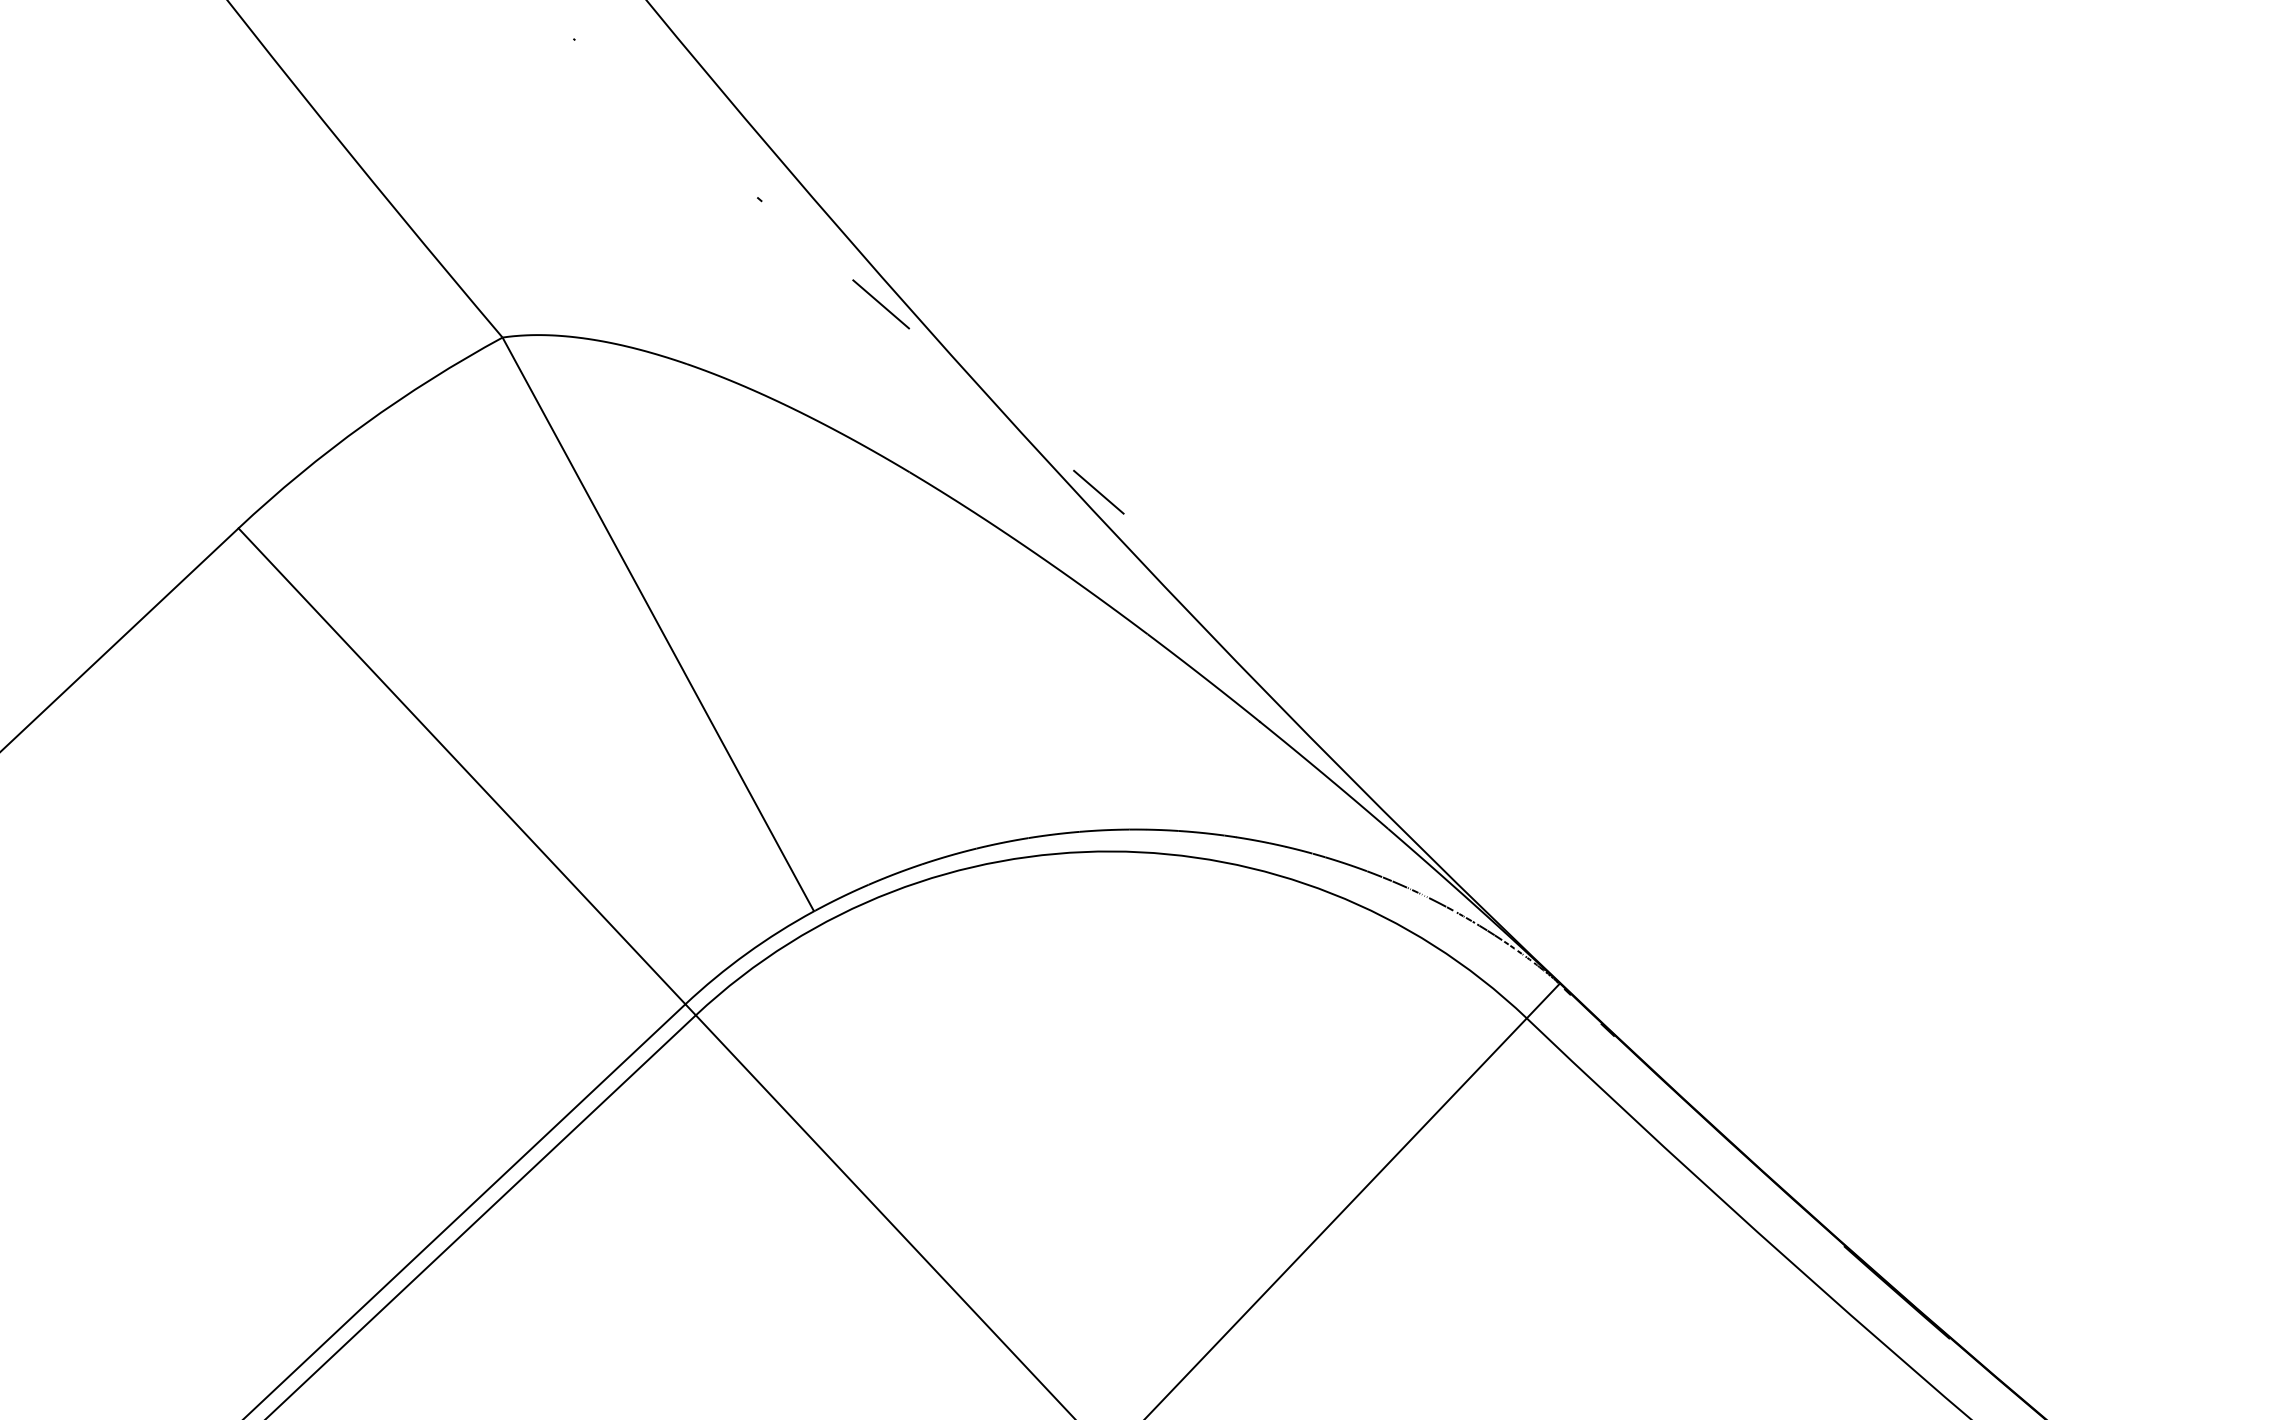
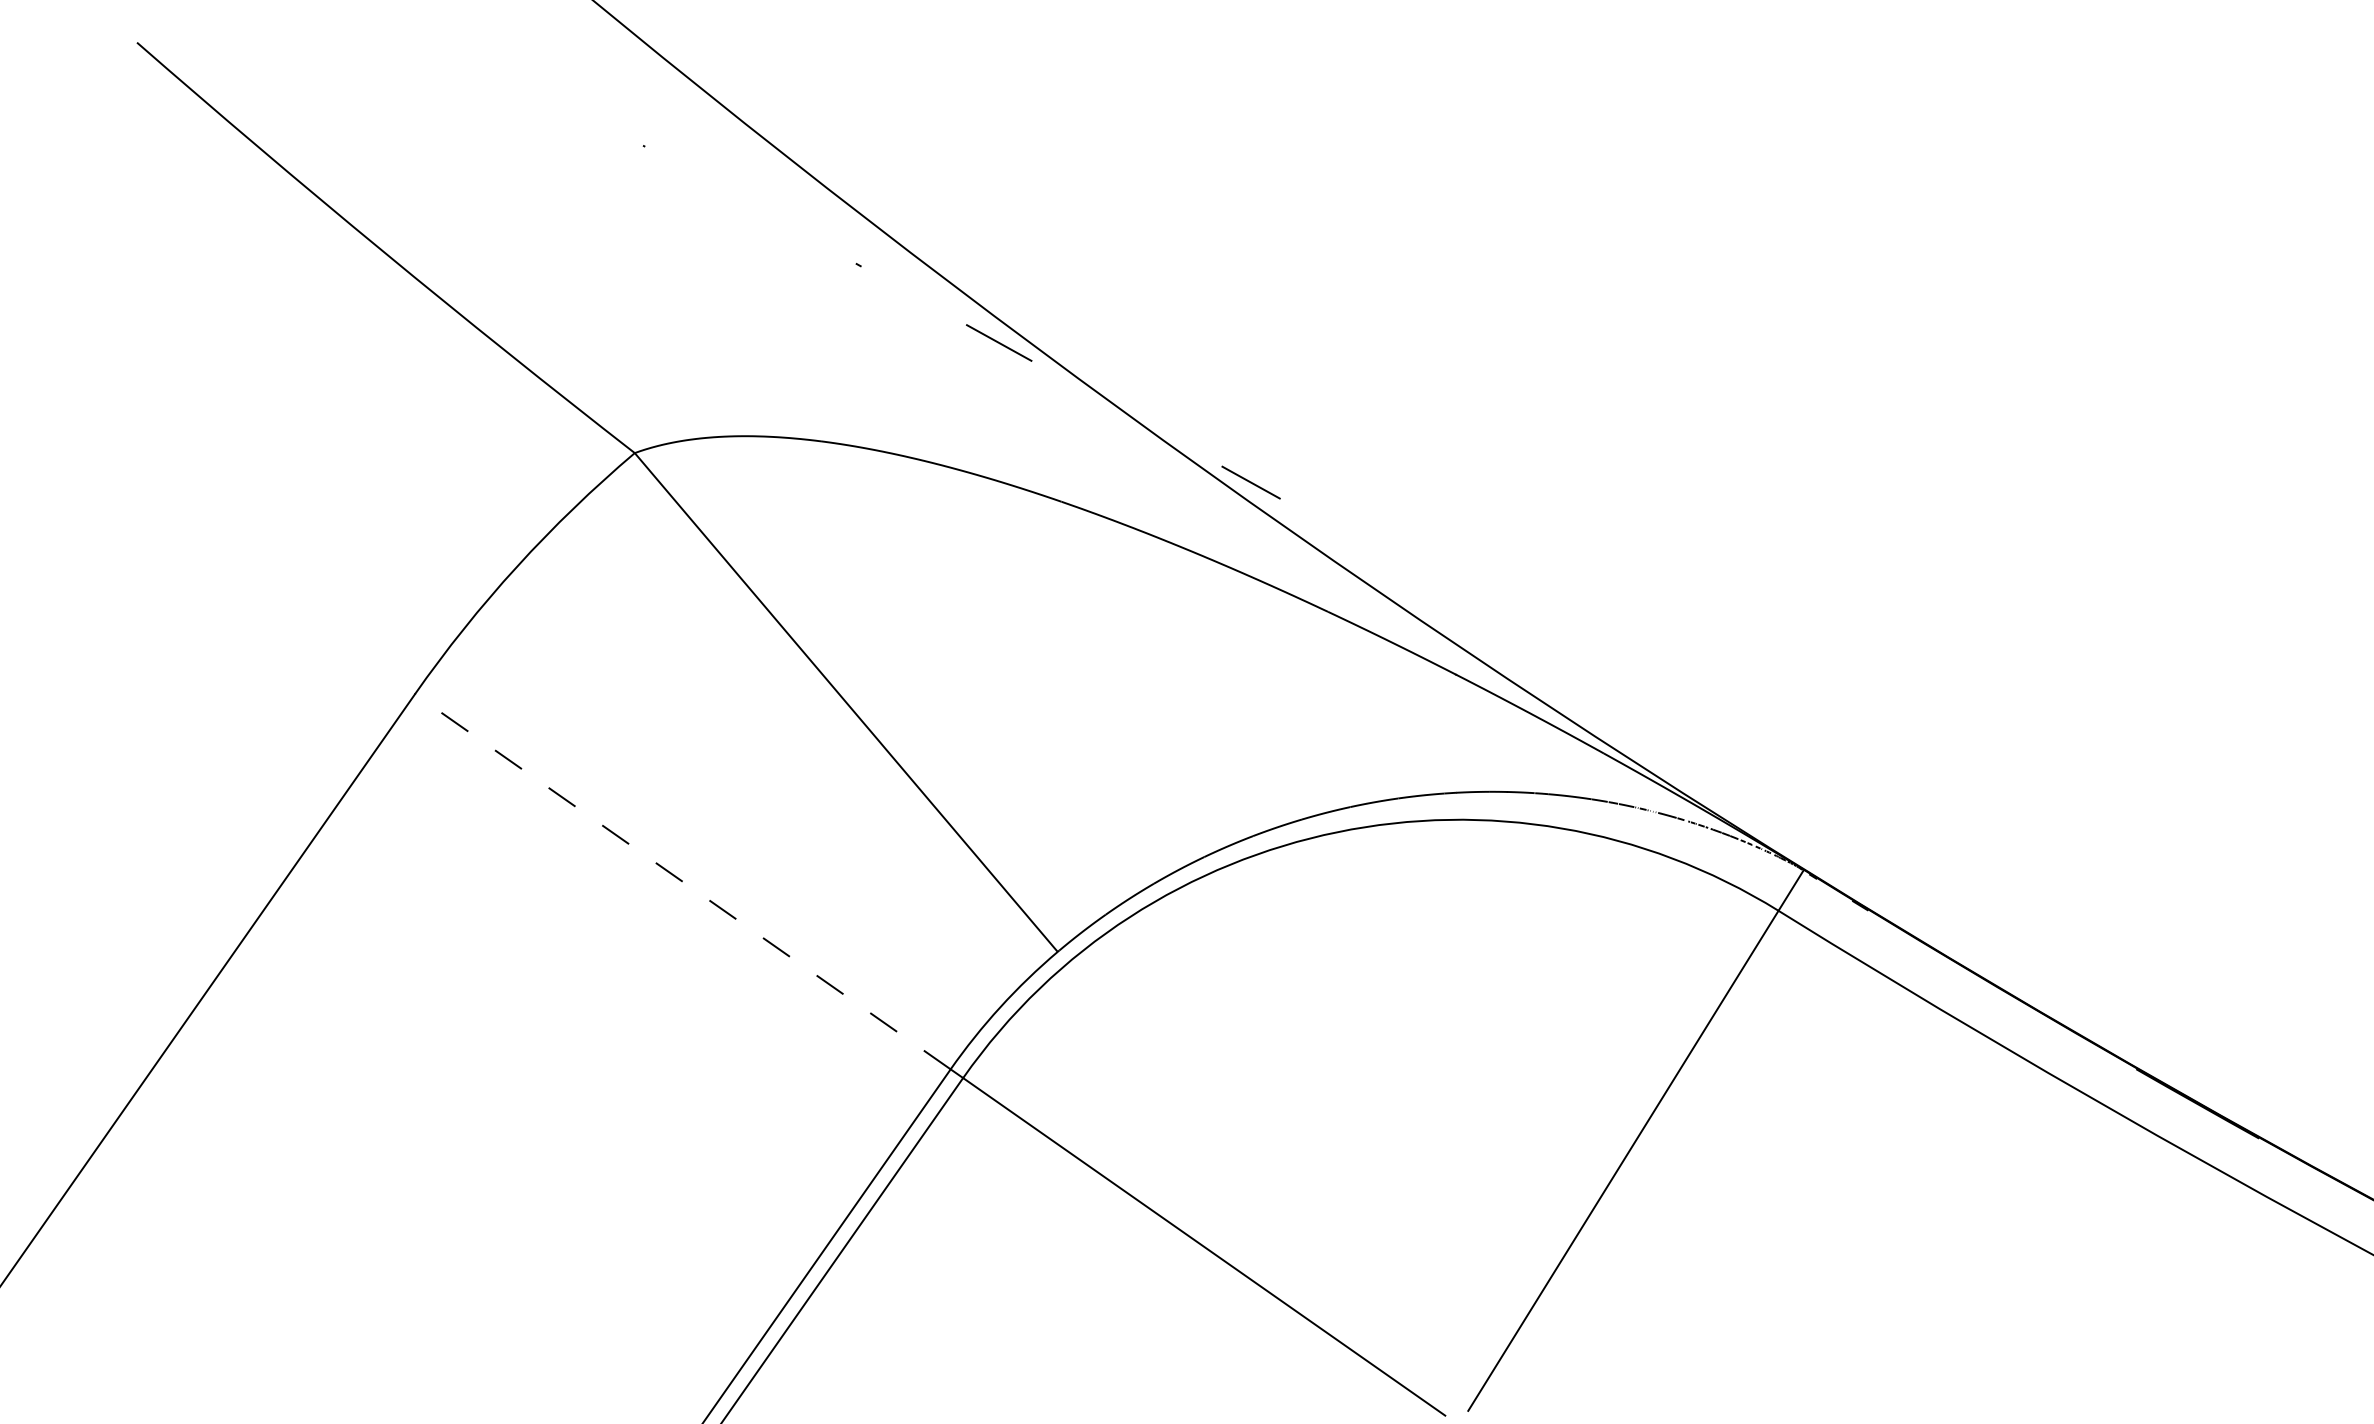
line: (461, 765) -> (682, 881), solid -> dashed

